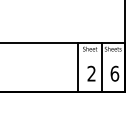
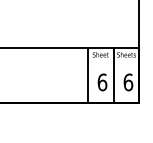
text: (91, 73) -> (102, 82), 2 -> 6

